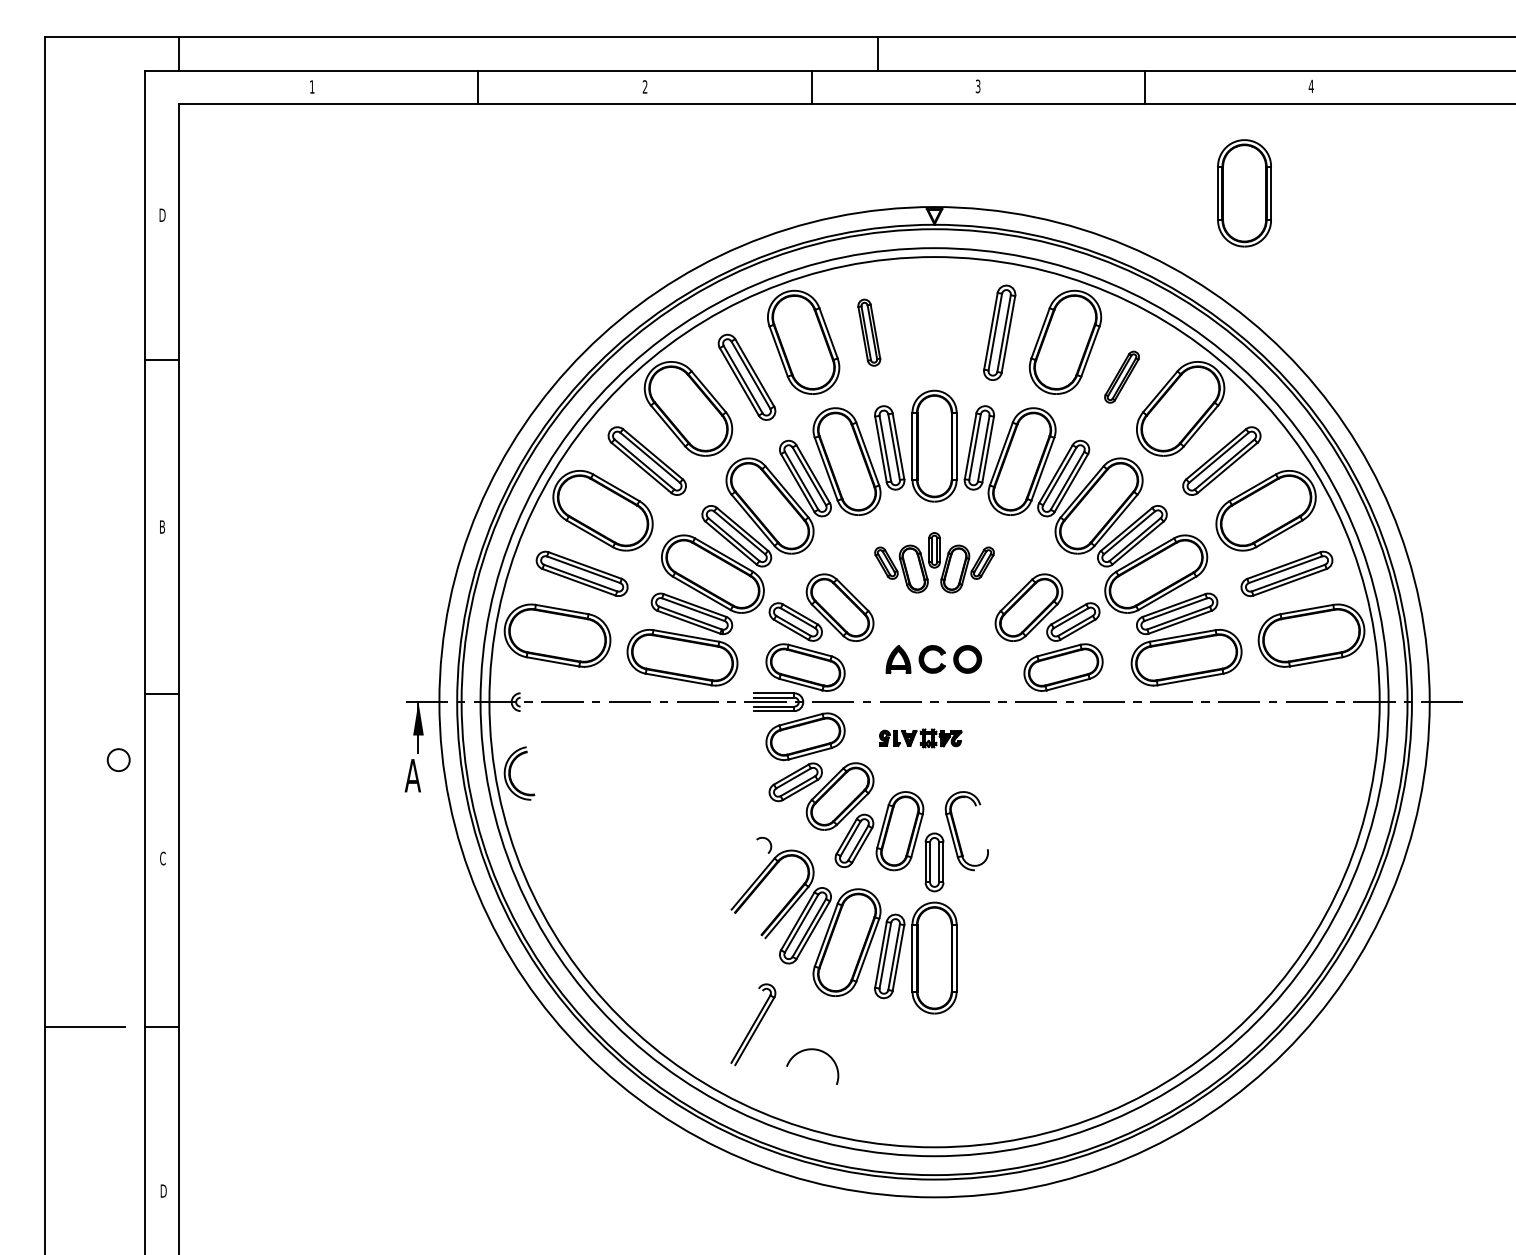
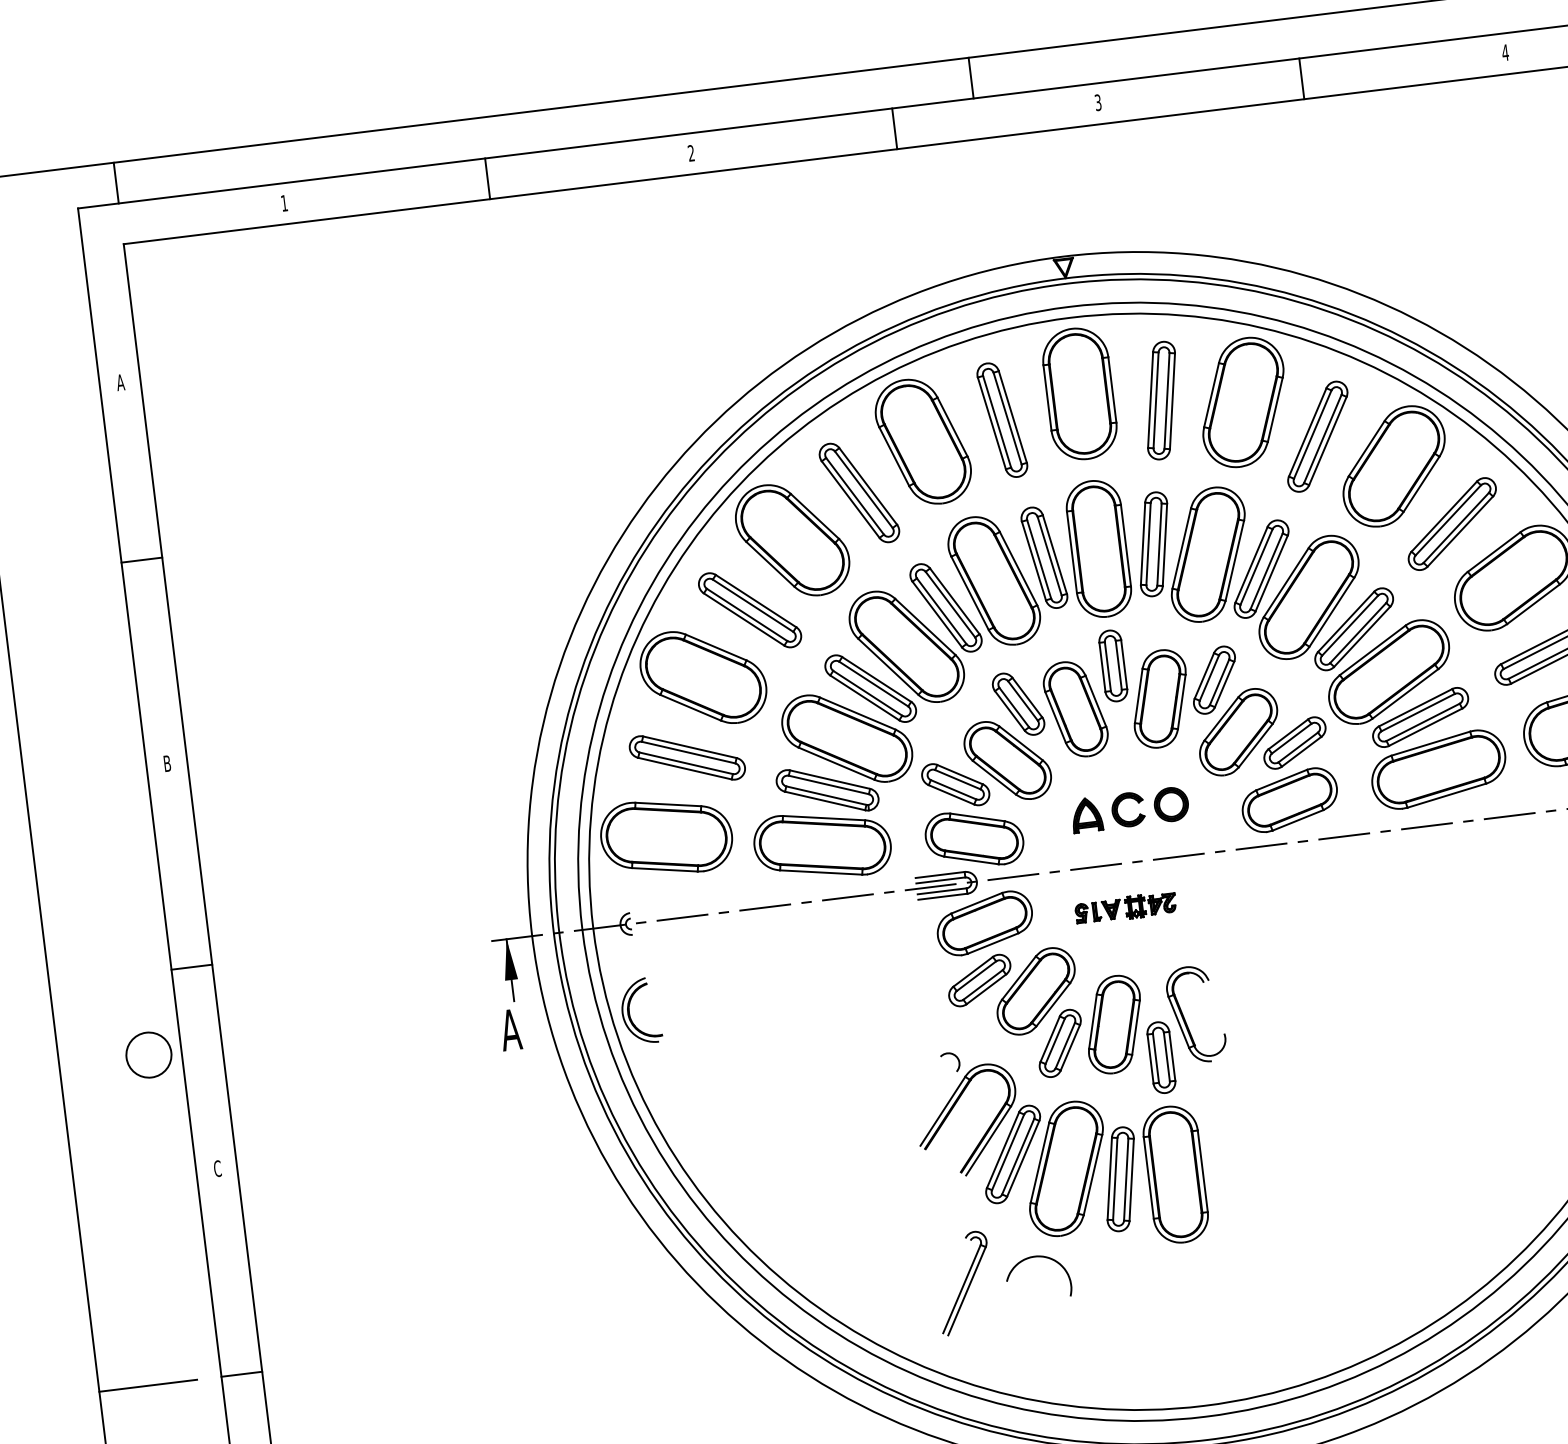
part: (1244, 193) -> (1079, 394), moved
text: (162, 214) -> (120, 381), D -> A
part: (868, 332) -> (1001, 419), size x1.43
part: (1121, 376) -> (1316, 435), size x1.67
part: (934, 562) -> (1116, 691), size x1.67
circle: (118, 759) -> (148, 1054), size x1.67
curve: (812, 1050) -> (1035, 1258), moved

